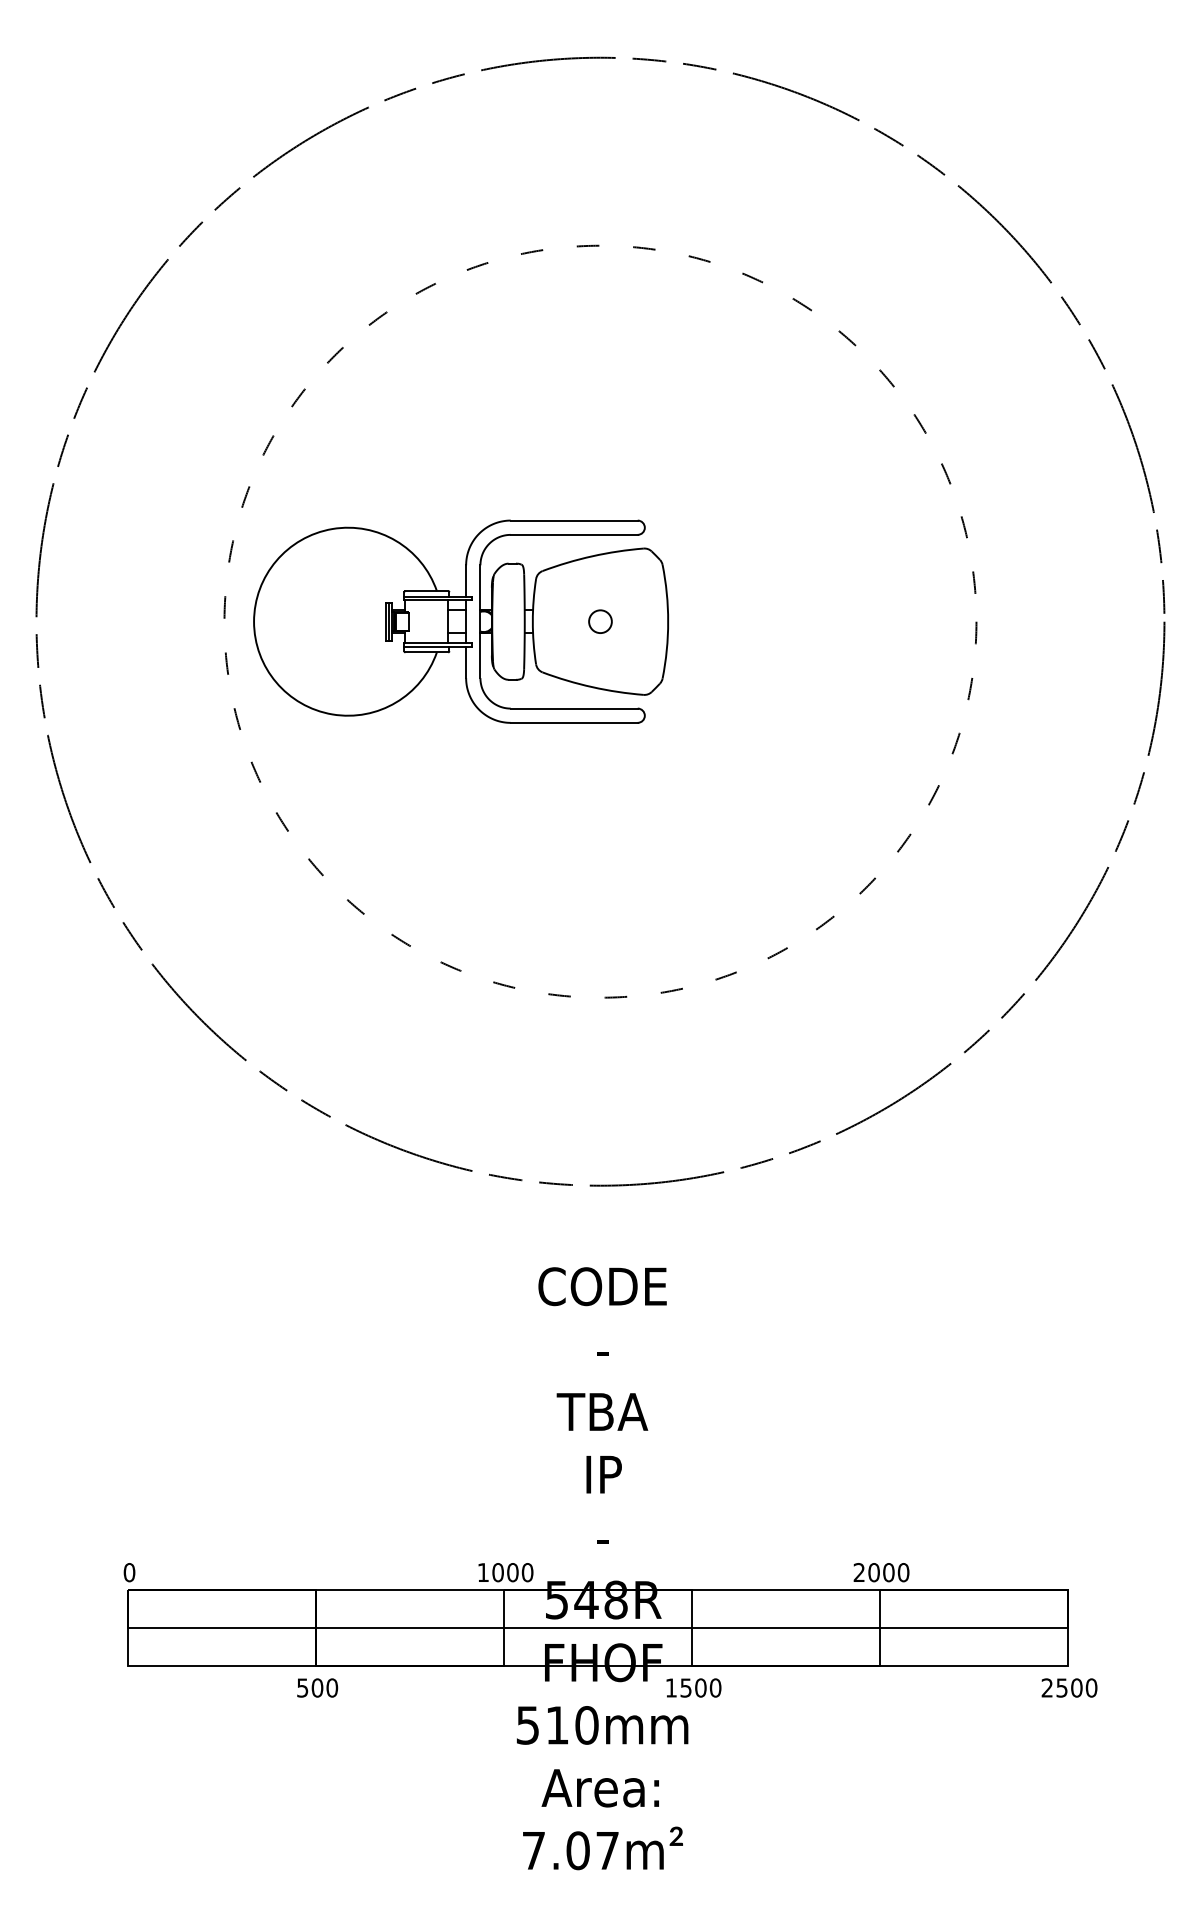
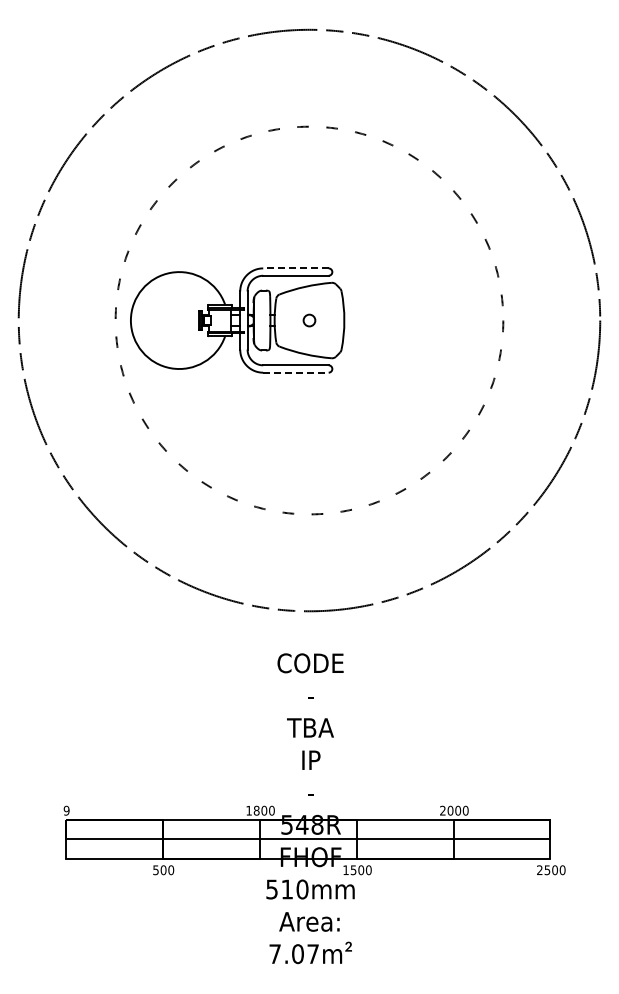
line: (573, 520) -> (295, 268), solid -> dashed
line: (573, 722) -> (295, 372), solid -> dashed
text: (129, 1572) -> (66, 810), 0 -> 9
text: (497, 1572) -> (256, 810), 1000 -> 1800

